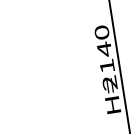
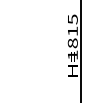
text: (105, 58) -> (72, 37), 2140 -> 1815

